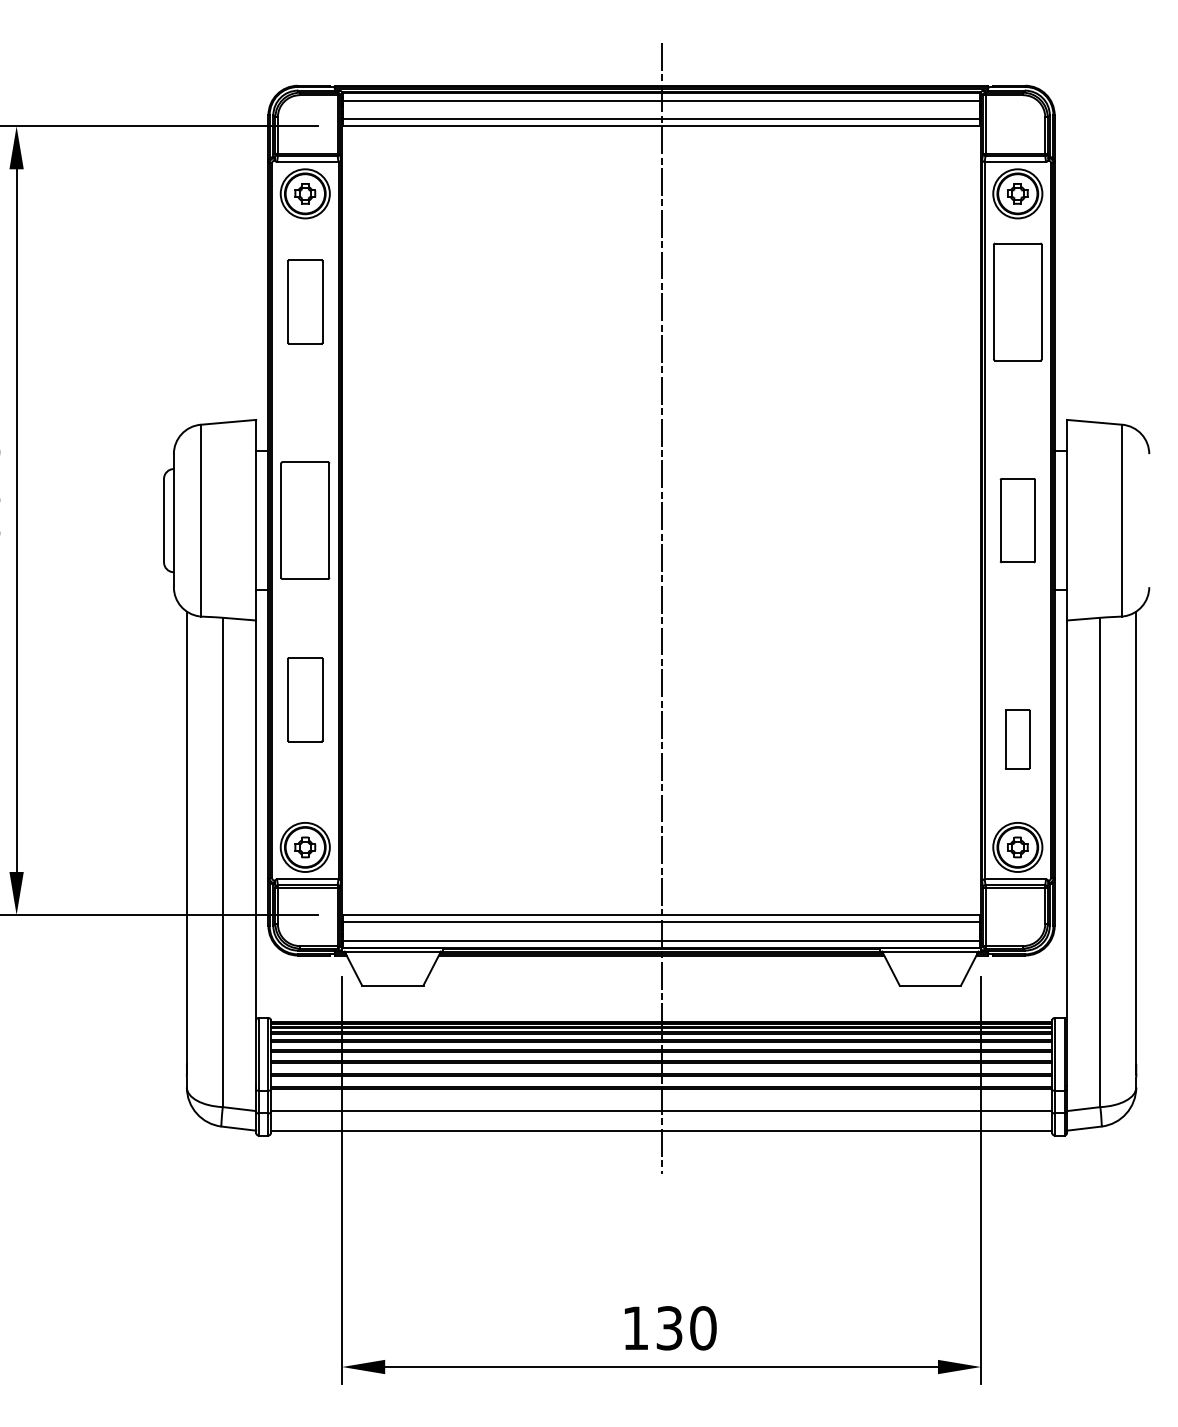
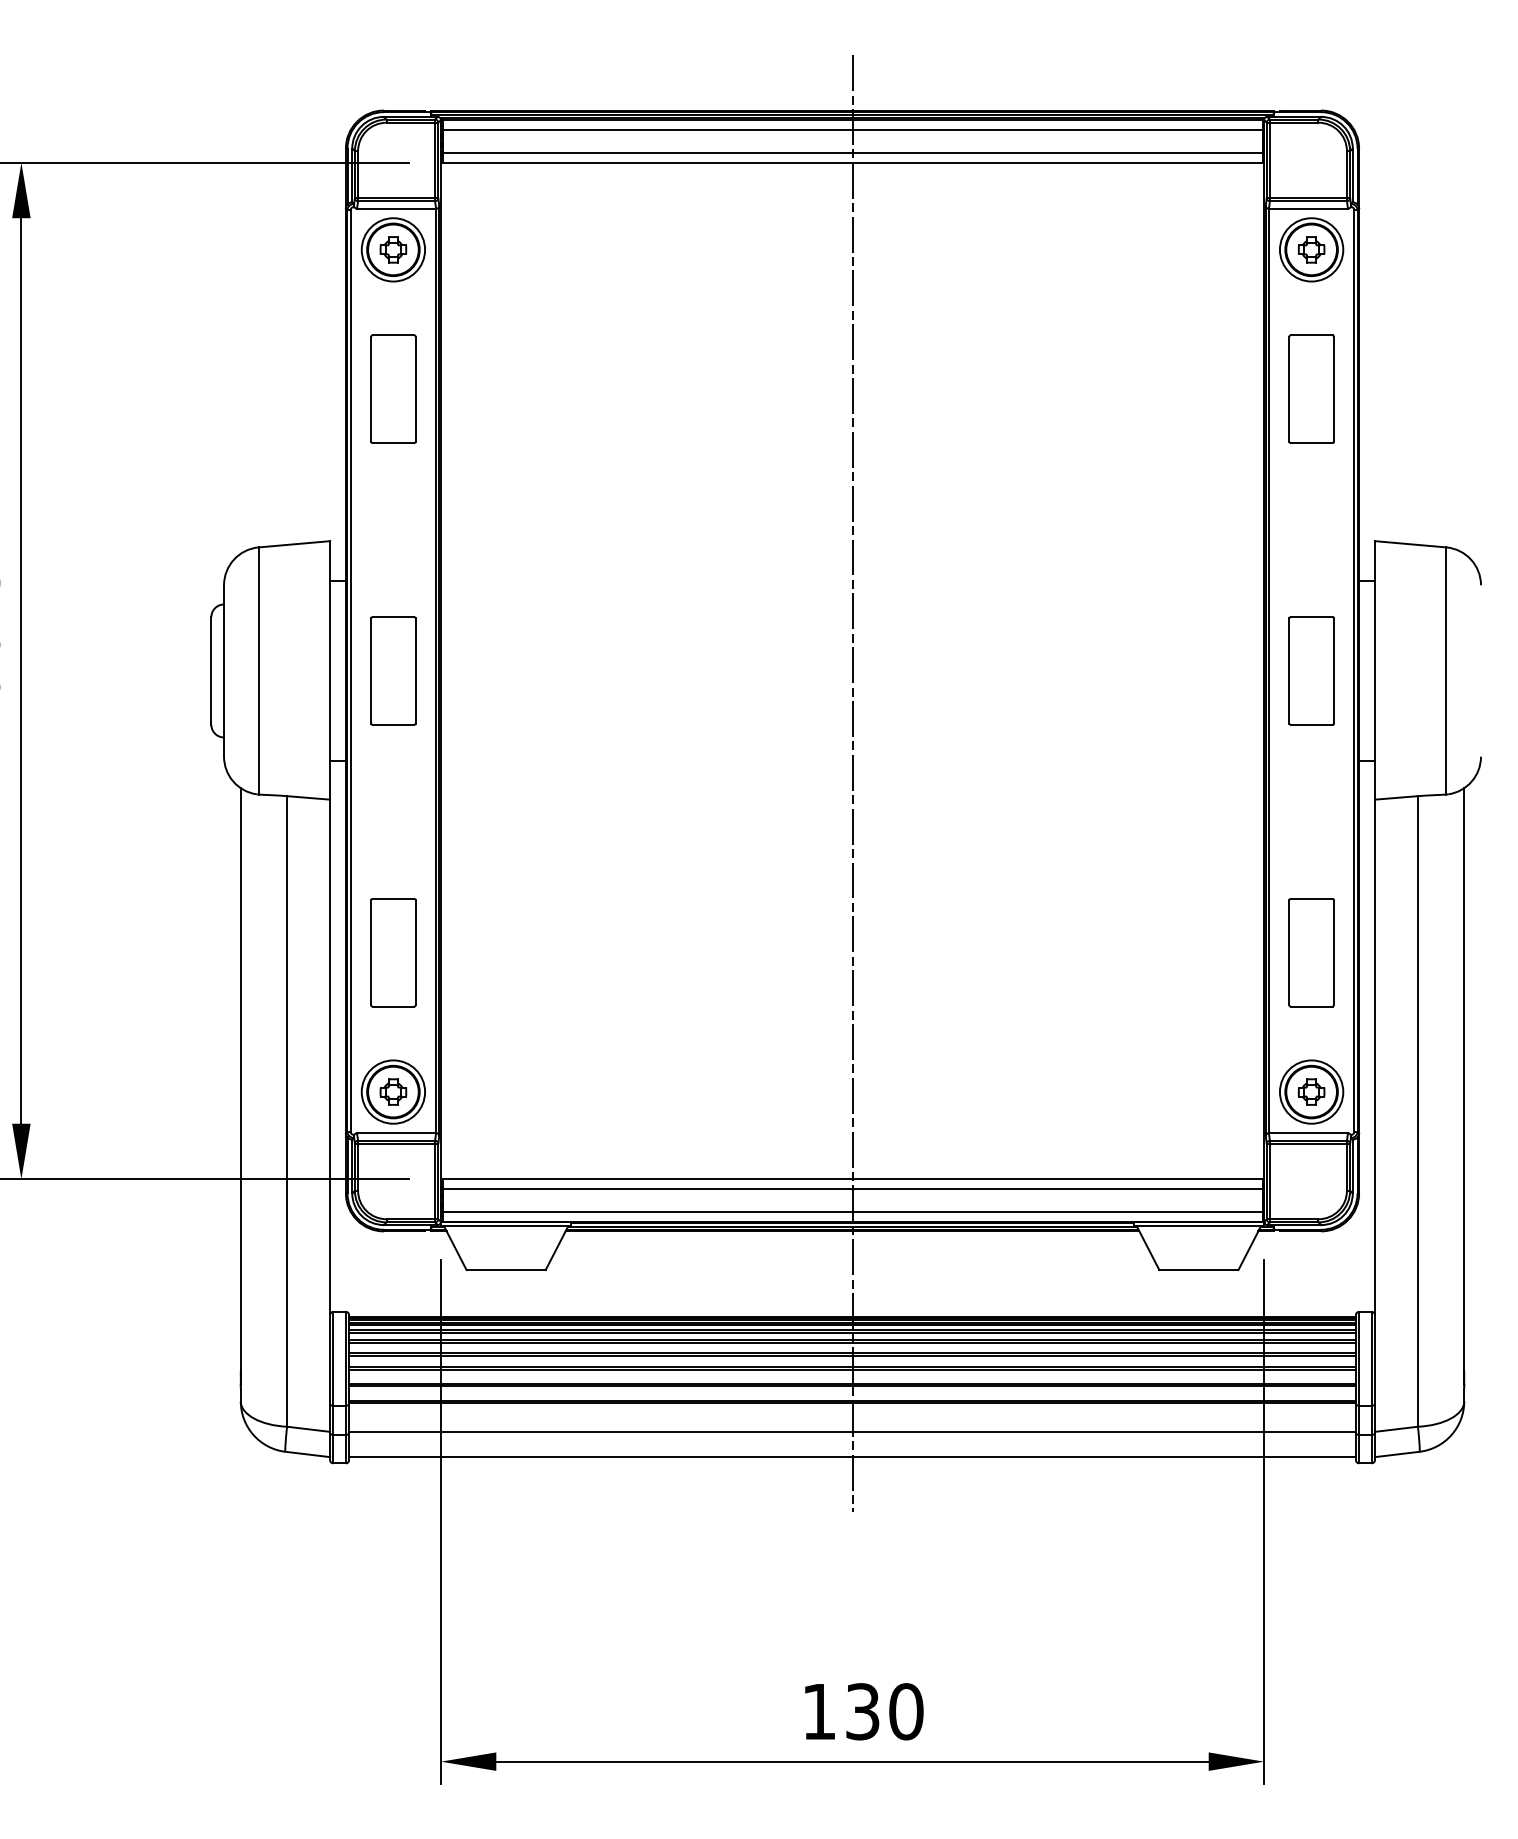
part: (1017, 301) -> (1311, 388), size x0.71
part: (305, 520) -> (393, 670), size x0.71
part: (305, 699) -> (393, 952), moved
part: (1017, 739) -> (1311, 952), size x1.43

